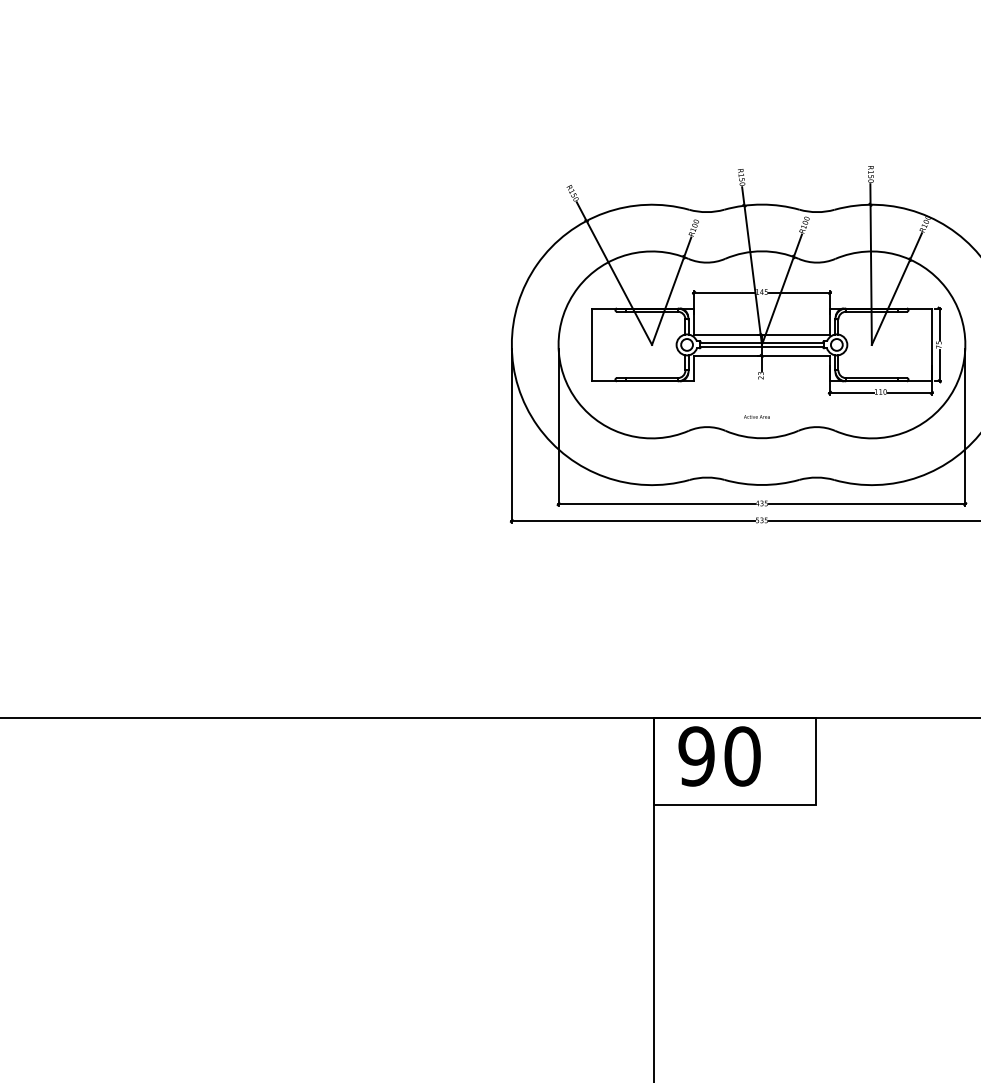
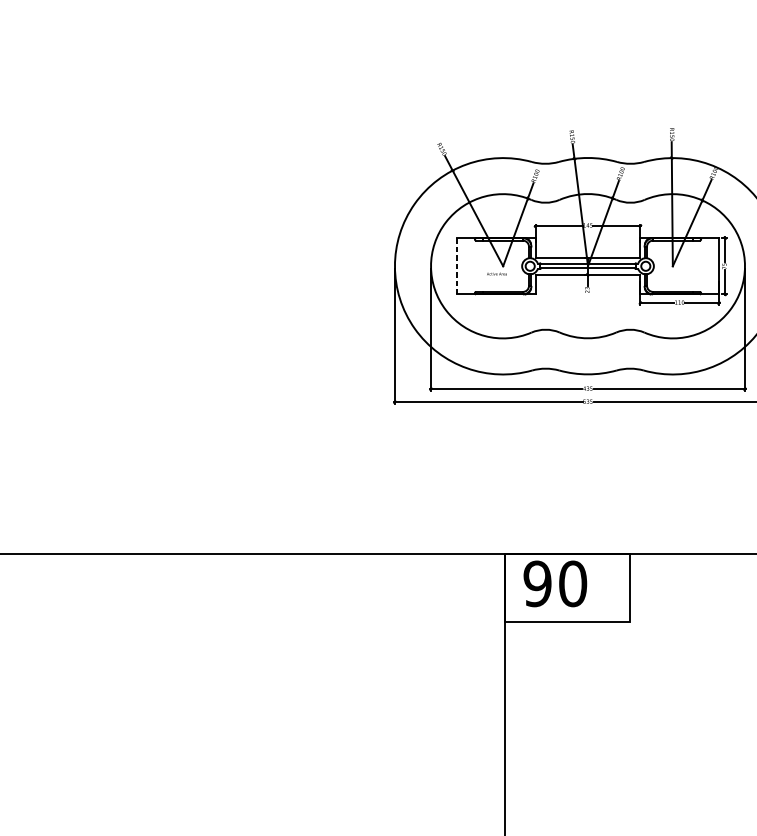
line: (592, 345) -> (457, 266), solid -> dashed
text: (756, 416) -> (496, 273), moved

